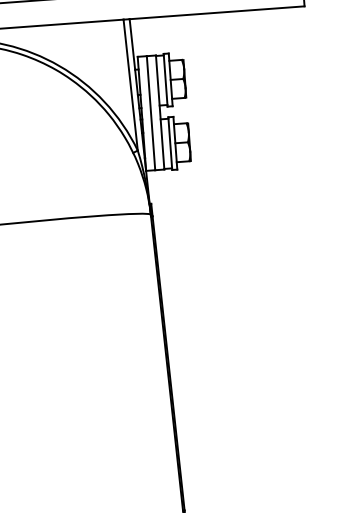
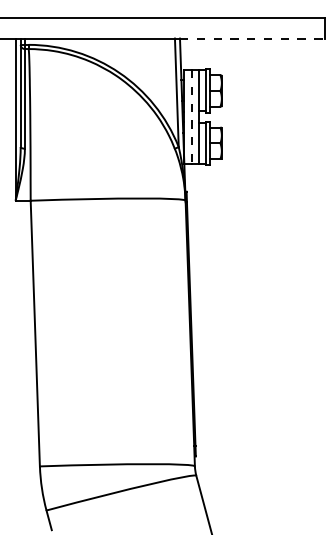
line: (217, 12) -> (252, 38), solid -> dashed
line: (150, 113) -> (191, 117), solid -> dashed

